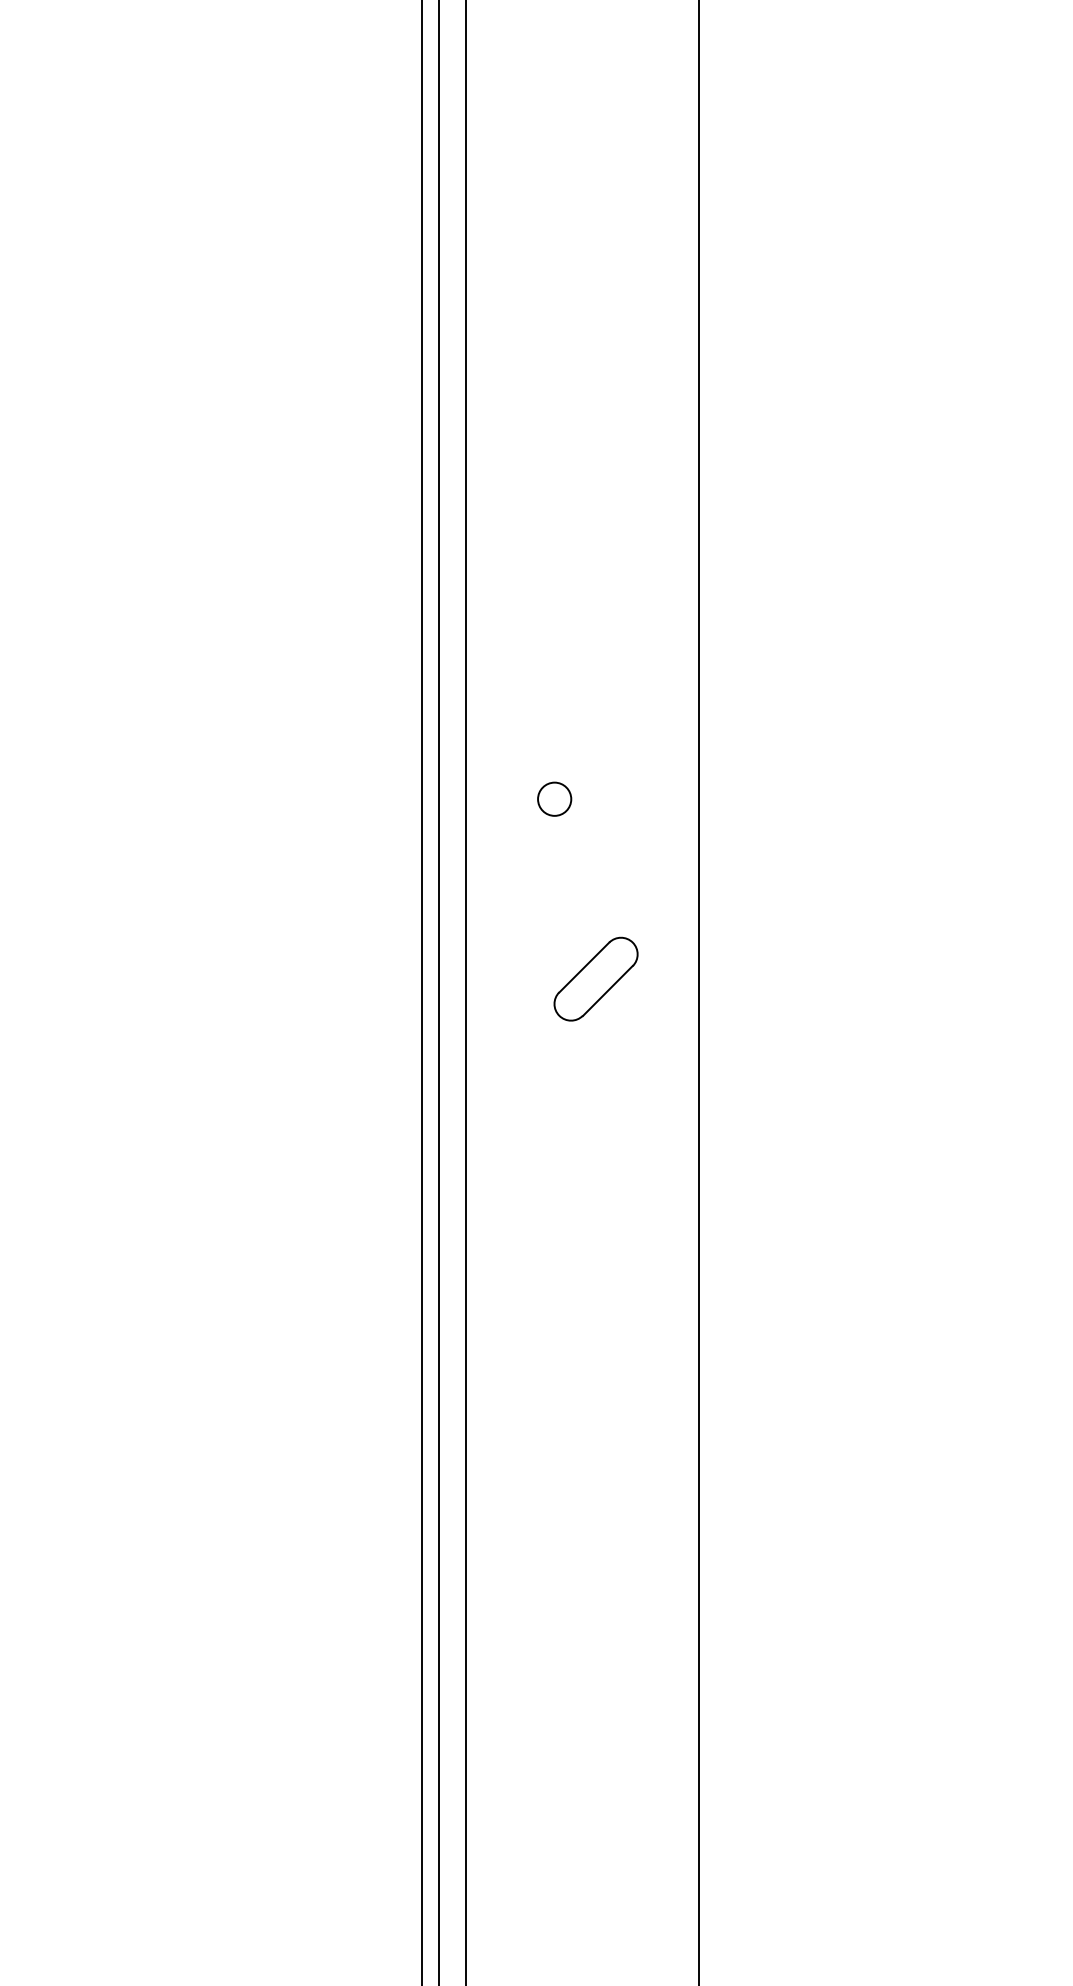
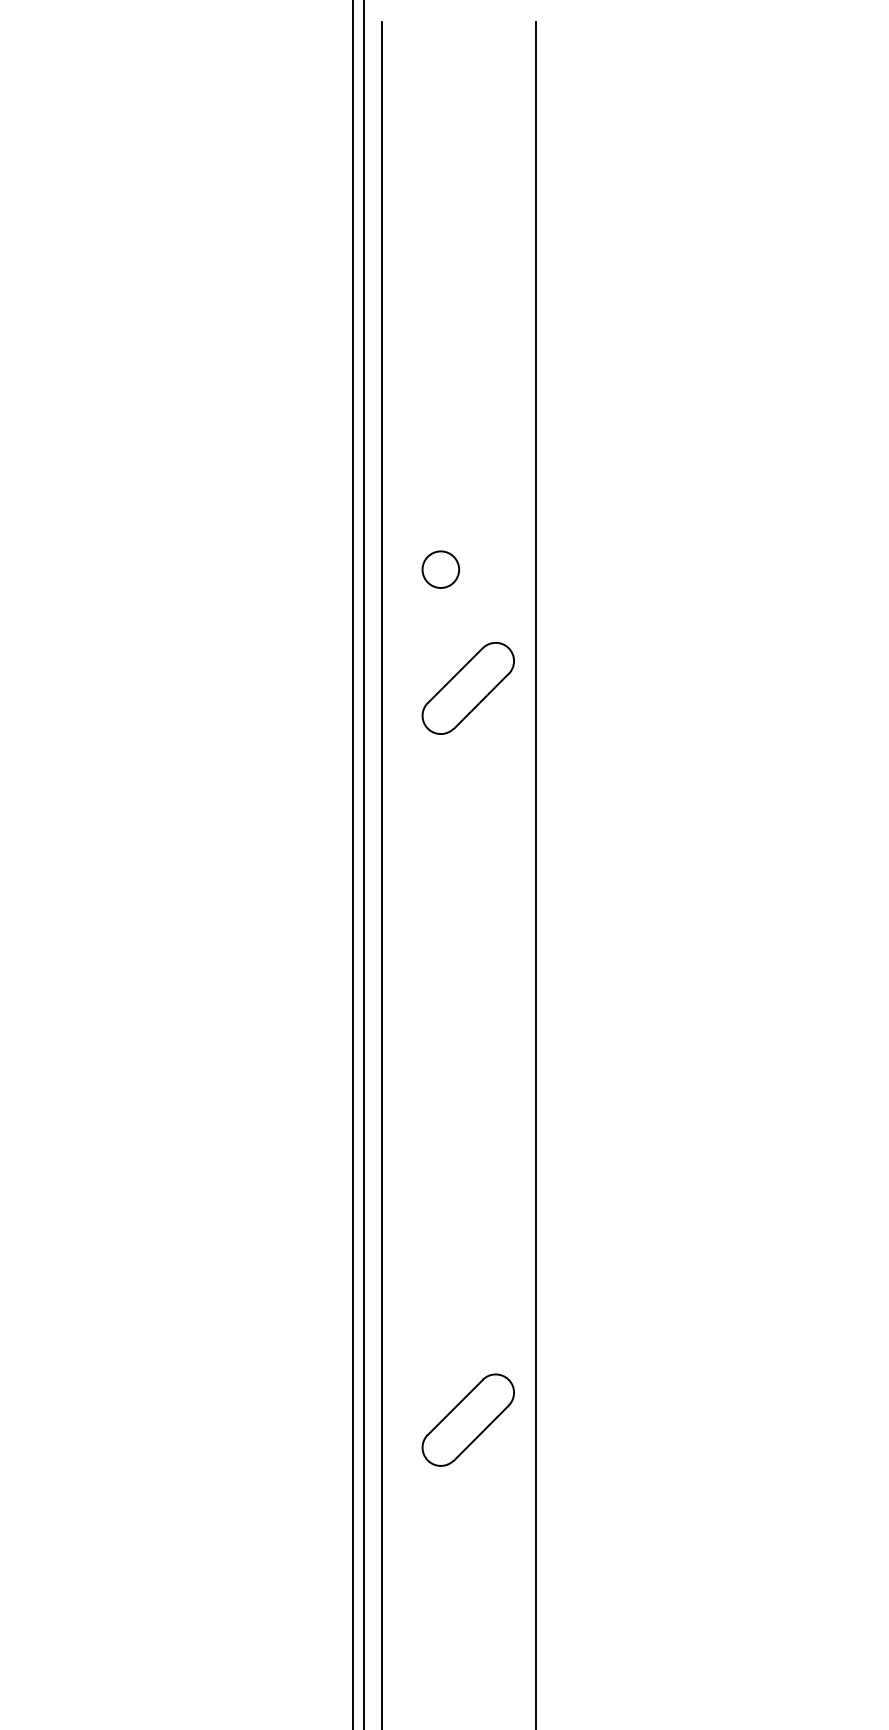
circle: (554, 798) -> (440, 569), size x1.67
part: (595, 979) -> (467, 688), size x1.67

